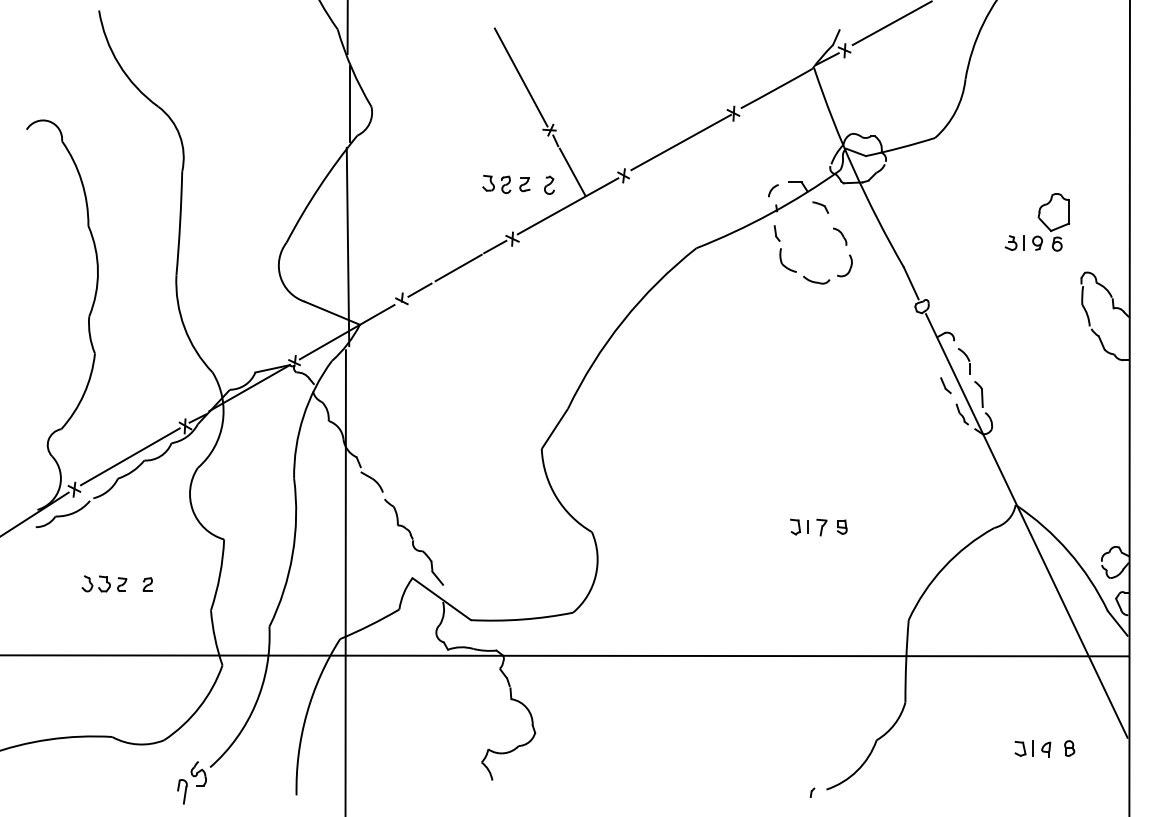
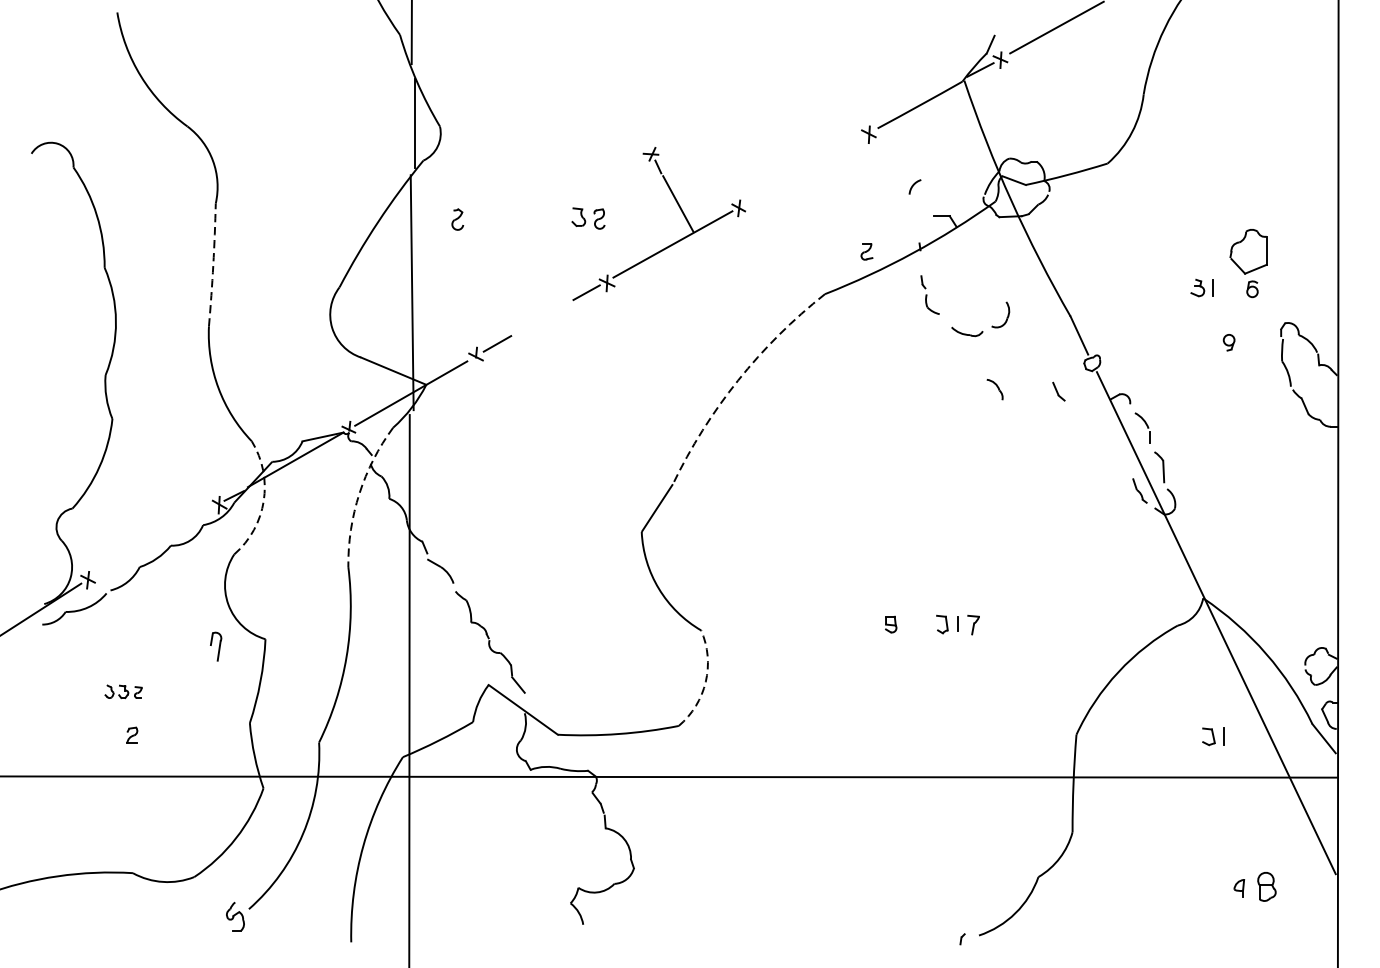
line: (520, 77) -> (616, 91), removed
line: (681, 142) -> (807, 168), removed
part: (524, 184) -> (866, 251), moved
part: (549, 184) -> (457, 218), moved
arc: (773, 189) -> (915, 185), moved
part: (820, 207) -> (971, 245), removed
arc: (180, 223) -> (213, 264), solid -> dashed
part: (840, 236) -> (995, 389), moved
part: (1037, 242) -> (1229, 341), moved
part: (784, 248) -> (929, 294), size x0.7
line: (458, 267) -> (543, 316), removed
arc: (623, 321) -> (738, 380), solid -> dashed
part: (945, 385) -> (1058, 391), moved
arc: (303, 416) -> (359, 493), solid -> dashed
arc: (222, 422) -> (263, 500), solid -> dashed
line: (130, 456) -> (154, 540), removed
part: (841, 526) -> (890, 623), moved
arc: (595, 575) -> (705, 681), solid -> dashed
part: (104, 583) -> (123, 691), size x0.7
part: (147, 584) -> (132, 735), moved
part: (1023, 748) -> (1212, 736), moved
part: (1069, 748) -> (1266, 886), size x1.6
part: (182, 791) -> (216, 646), moved

